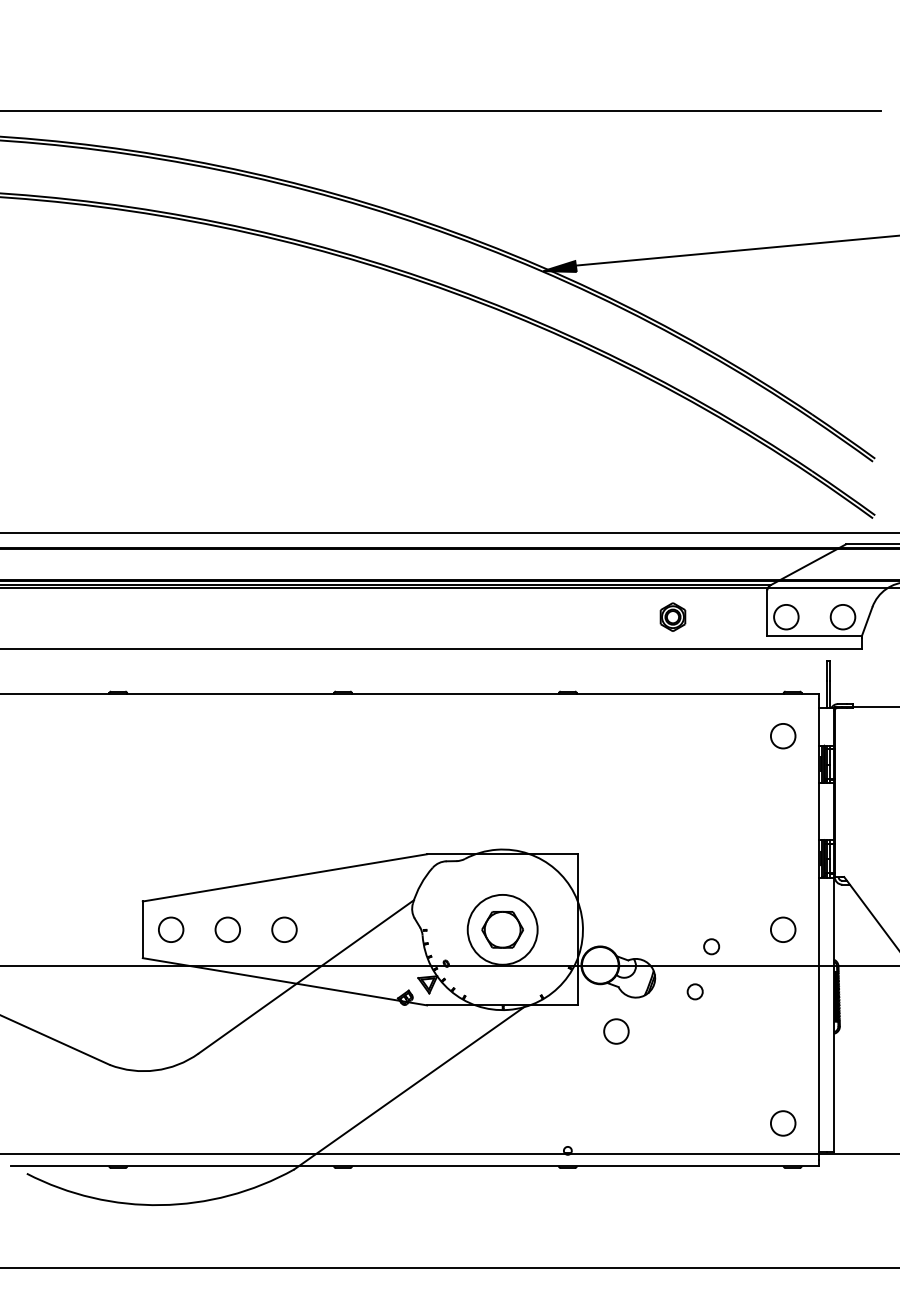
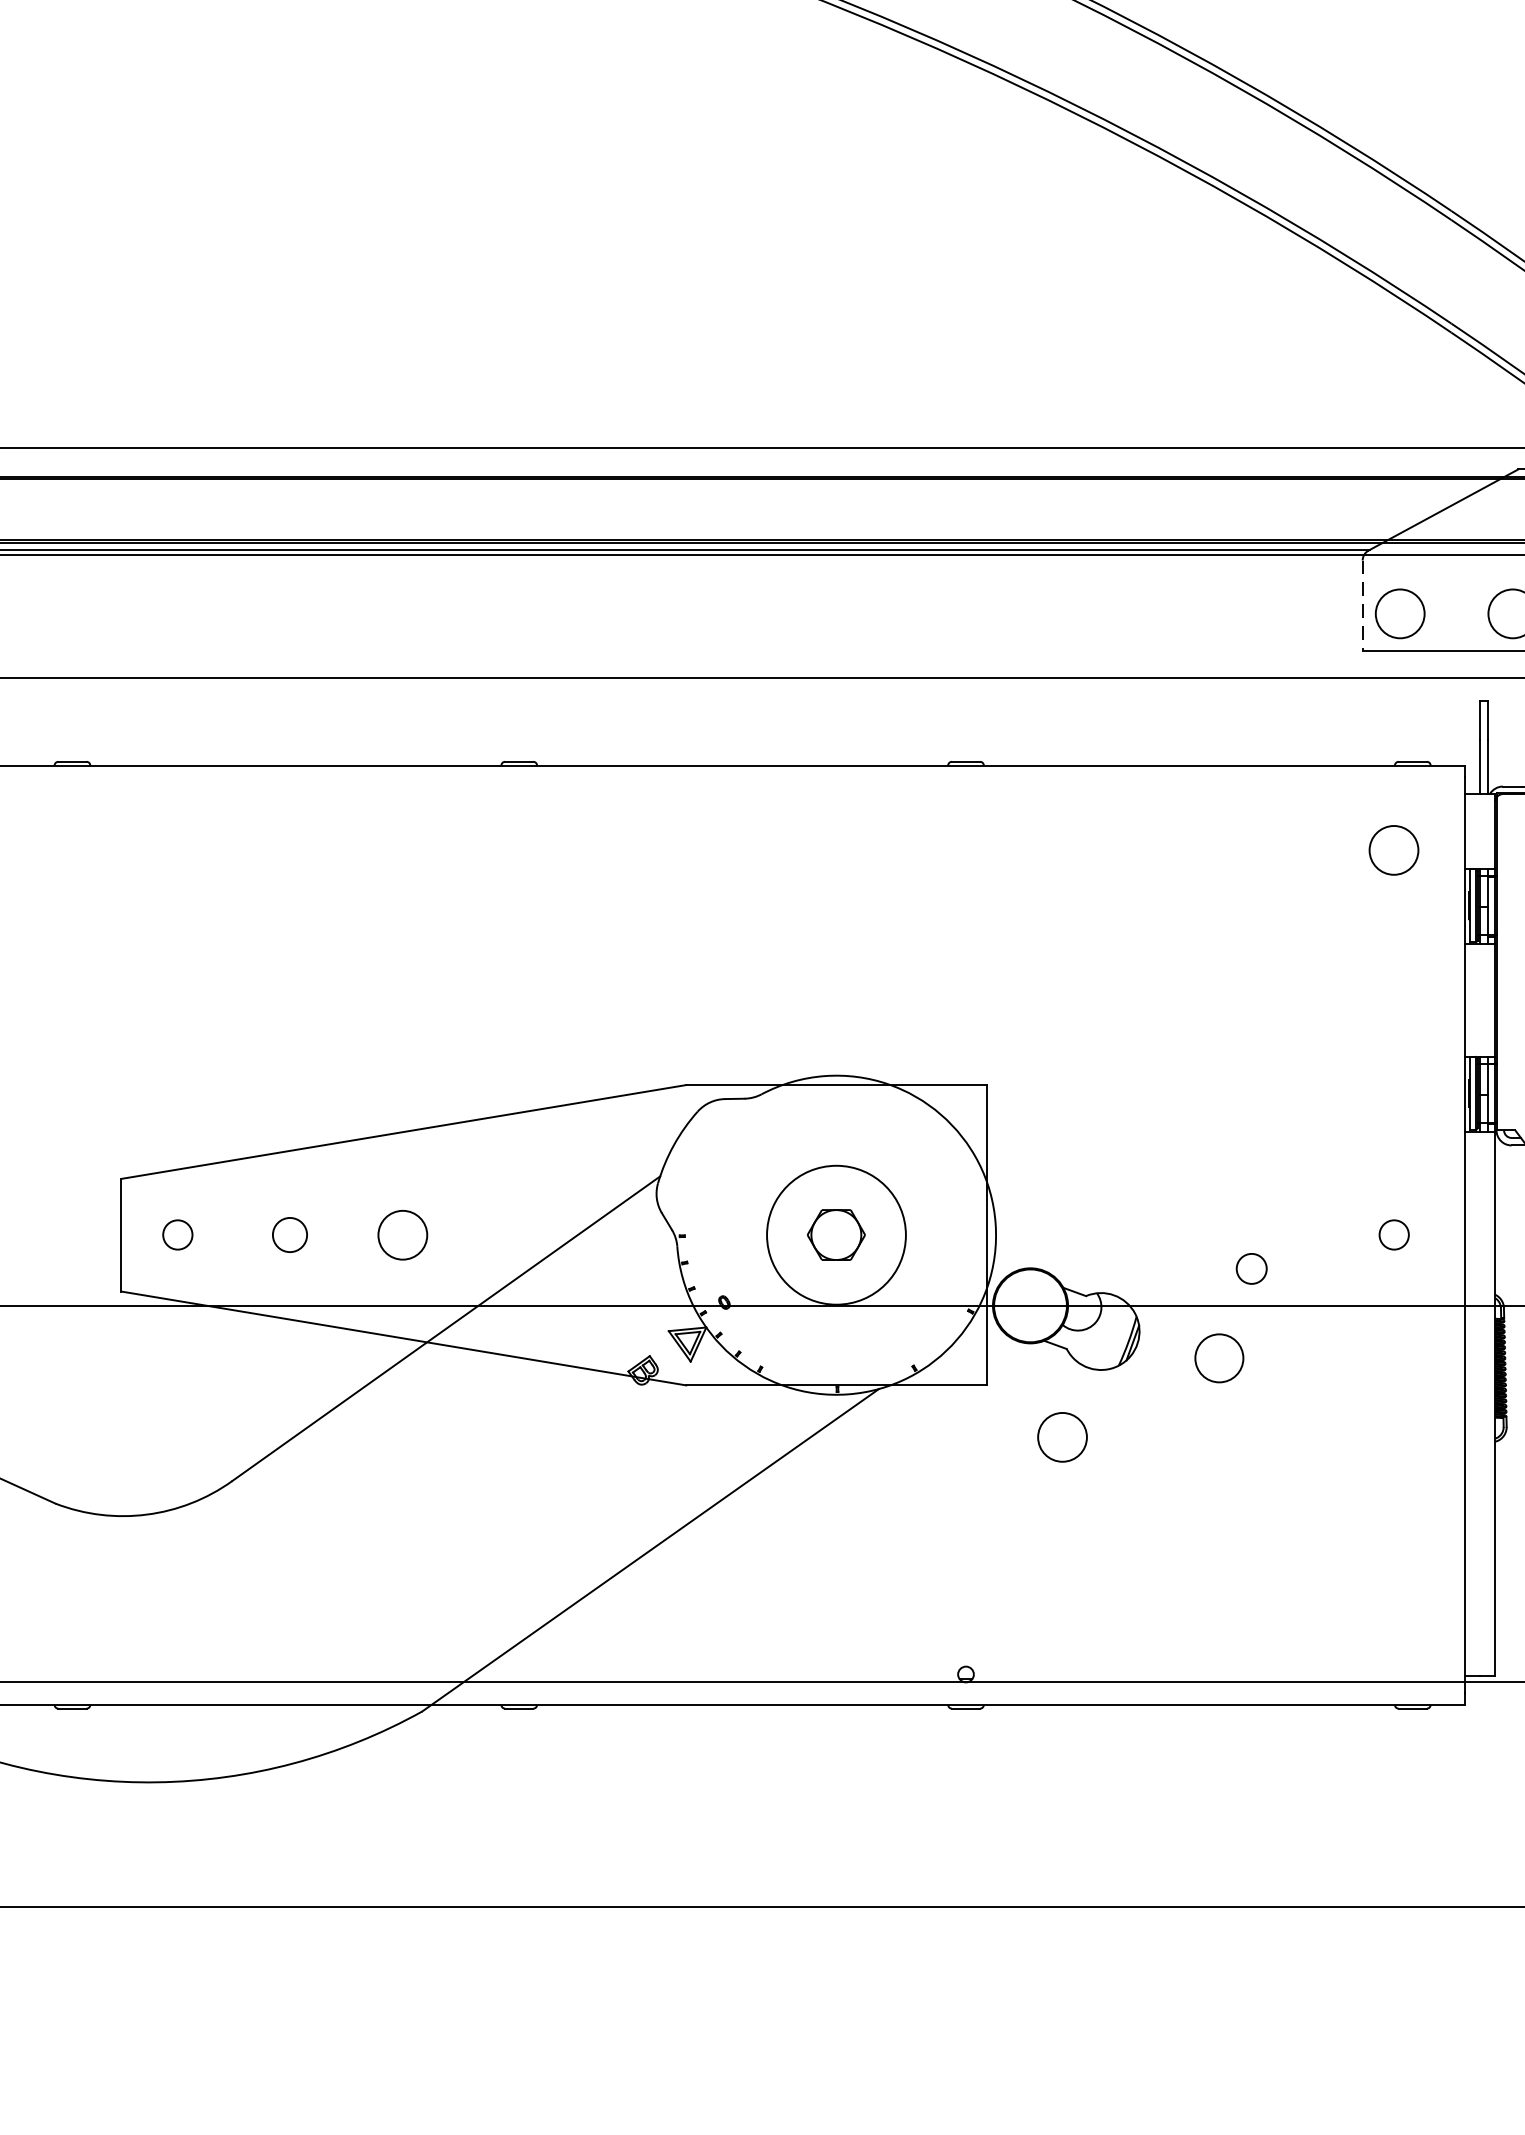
line: (767, 613) -> (1362, 606), solid -> dashed
part: (672, 616) -> (1173, 612), removed
circle: (171, 929) -> (178, 1234), size x0.6
circle: (227, 929) -> (289, 1234), size x0.7
part: (502, 929) -> (836, 1234), size x0.7
circle: (783, 929) -> (1394, 1234), size x0.6
circle: (694, 991) -> (1217, 1357), size x1.6
circle: (783, 1123) -> (1394, 1620), removed

